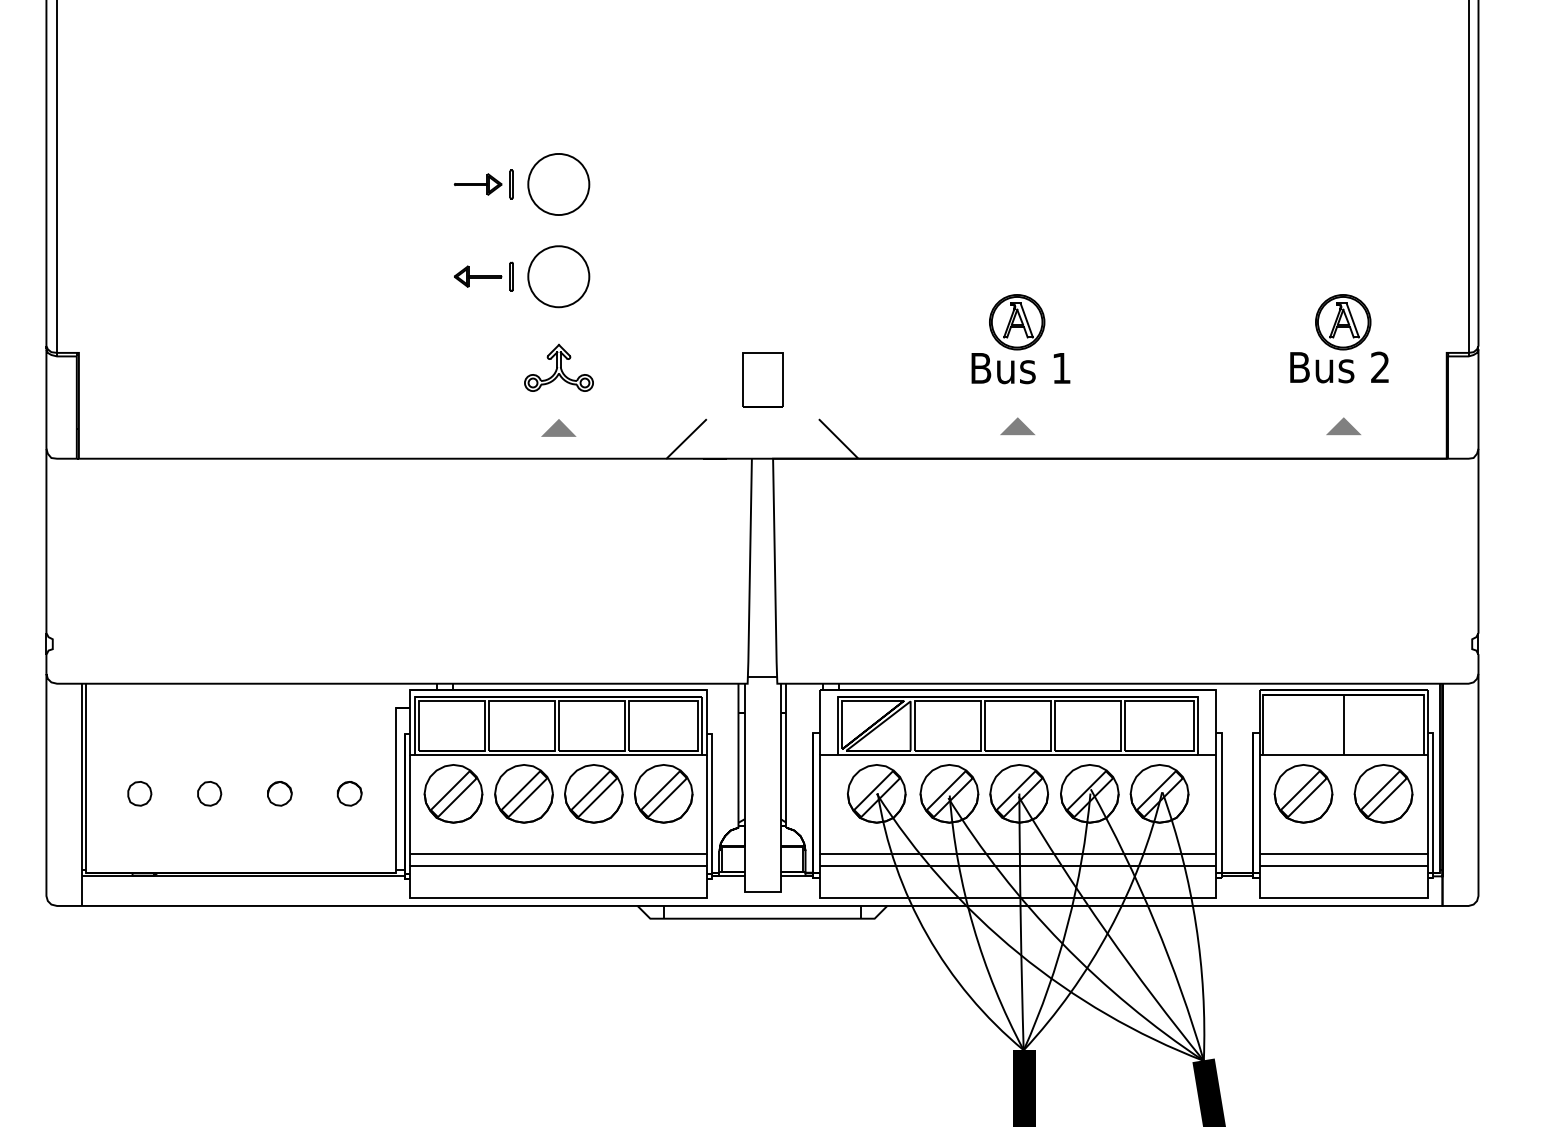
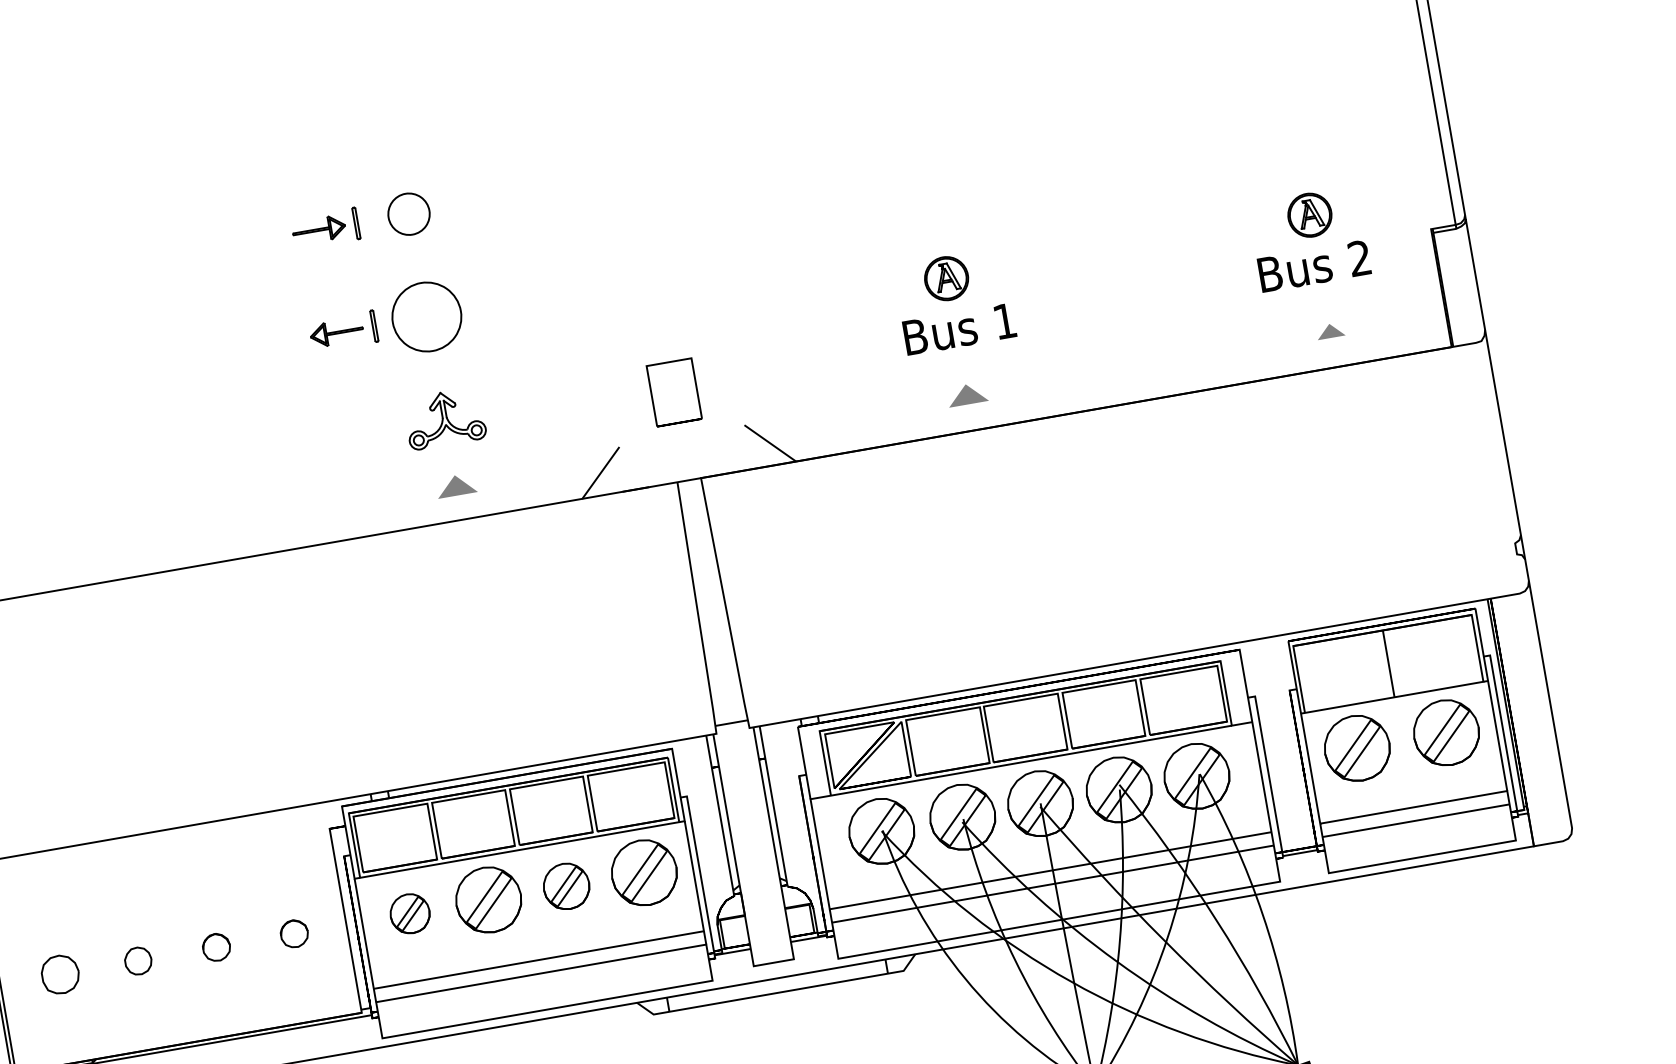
part: (558, 184) -> (408, 214), size x0.6
part: (1017, 322) -> (946, 278), size x0.7
part: (1343, 322) -> (1310, 215), size x0.7
part: (1343, 425) -> (1330, 330), size x0.7
part: (139, 793) -> (60, 974), size x1.4
part: (453, 793) -> (410, 913), size x0.6
part: (593, 793) -> (566, 886), size x0.7

